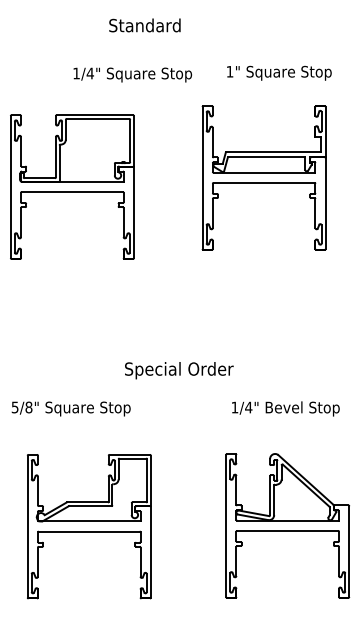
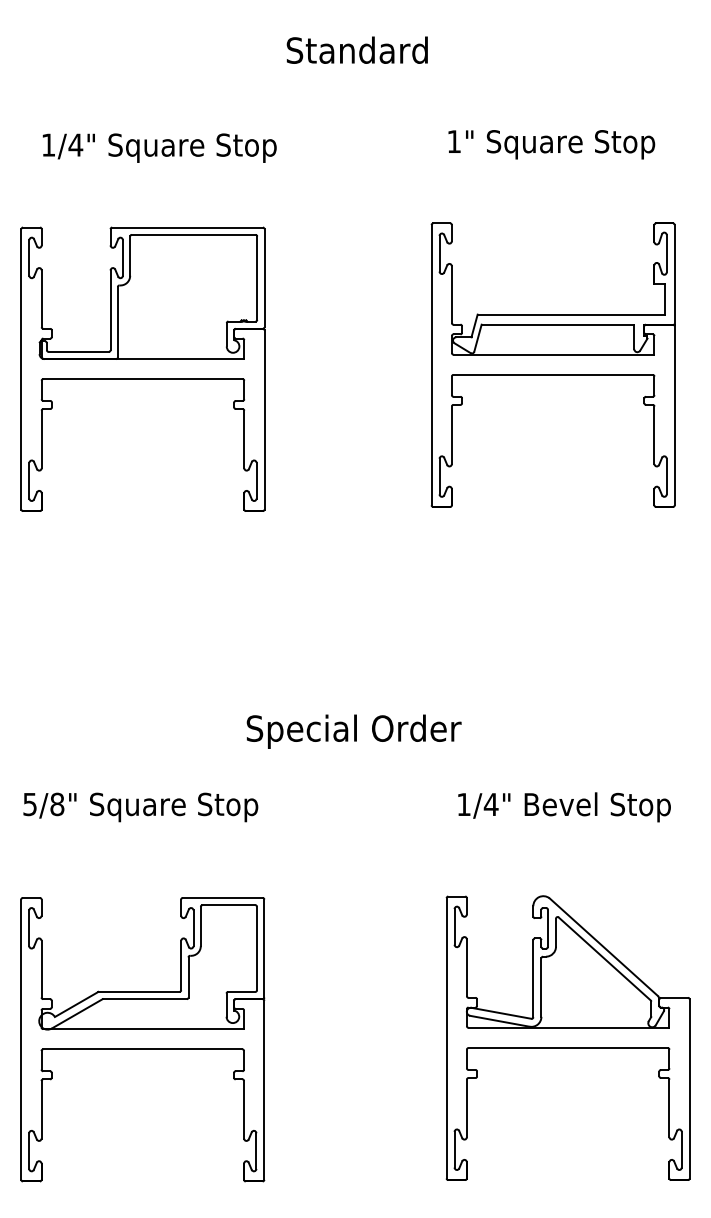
text: (144, 25) -> (356, 50), moved
text: (132, 74) -> (159, 147), moved
part: (263, 177) -> (551, 364), moved
part: (89, 526) -> (143, 1039), moved

